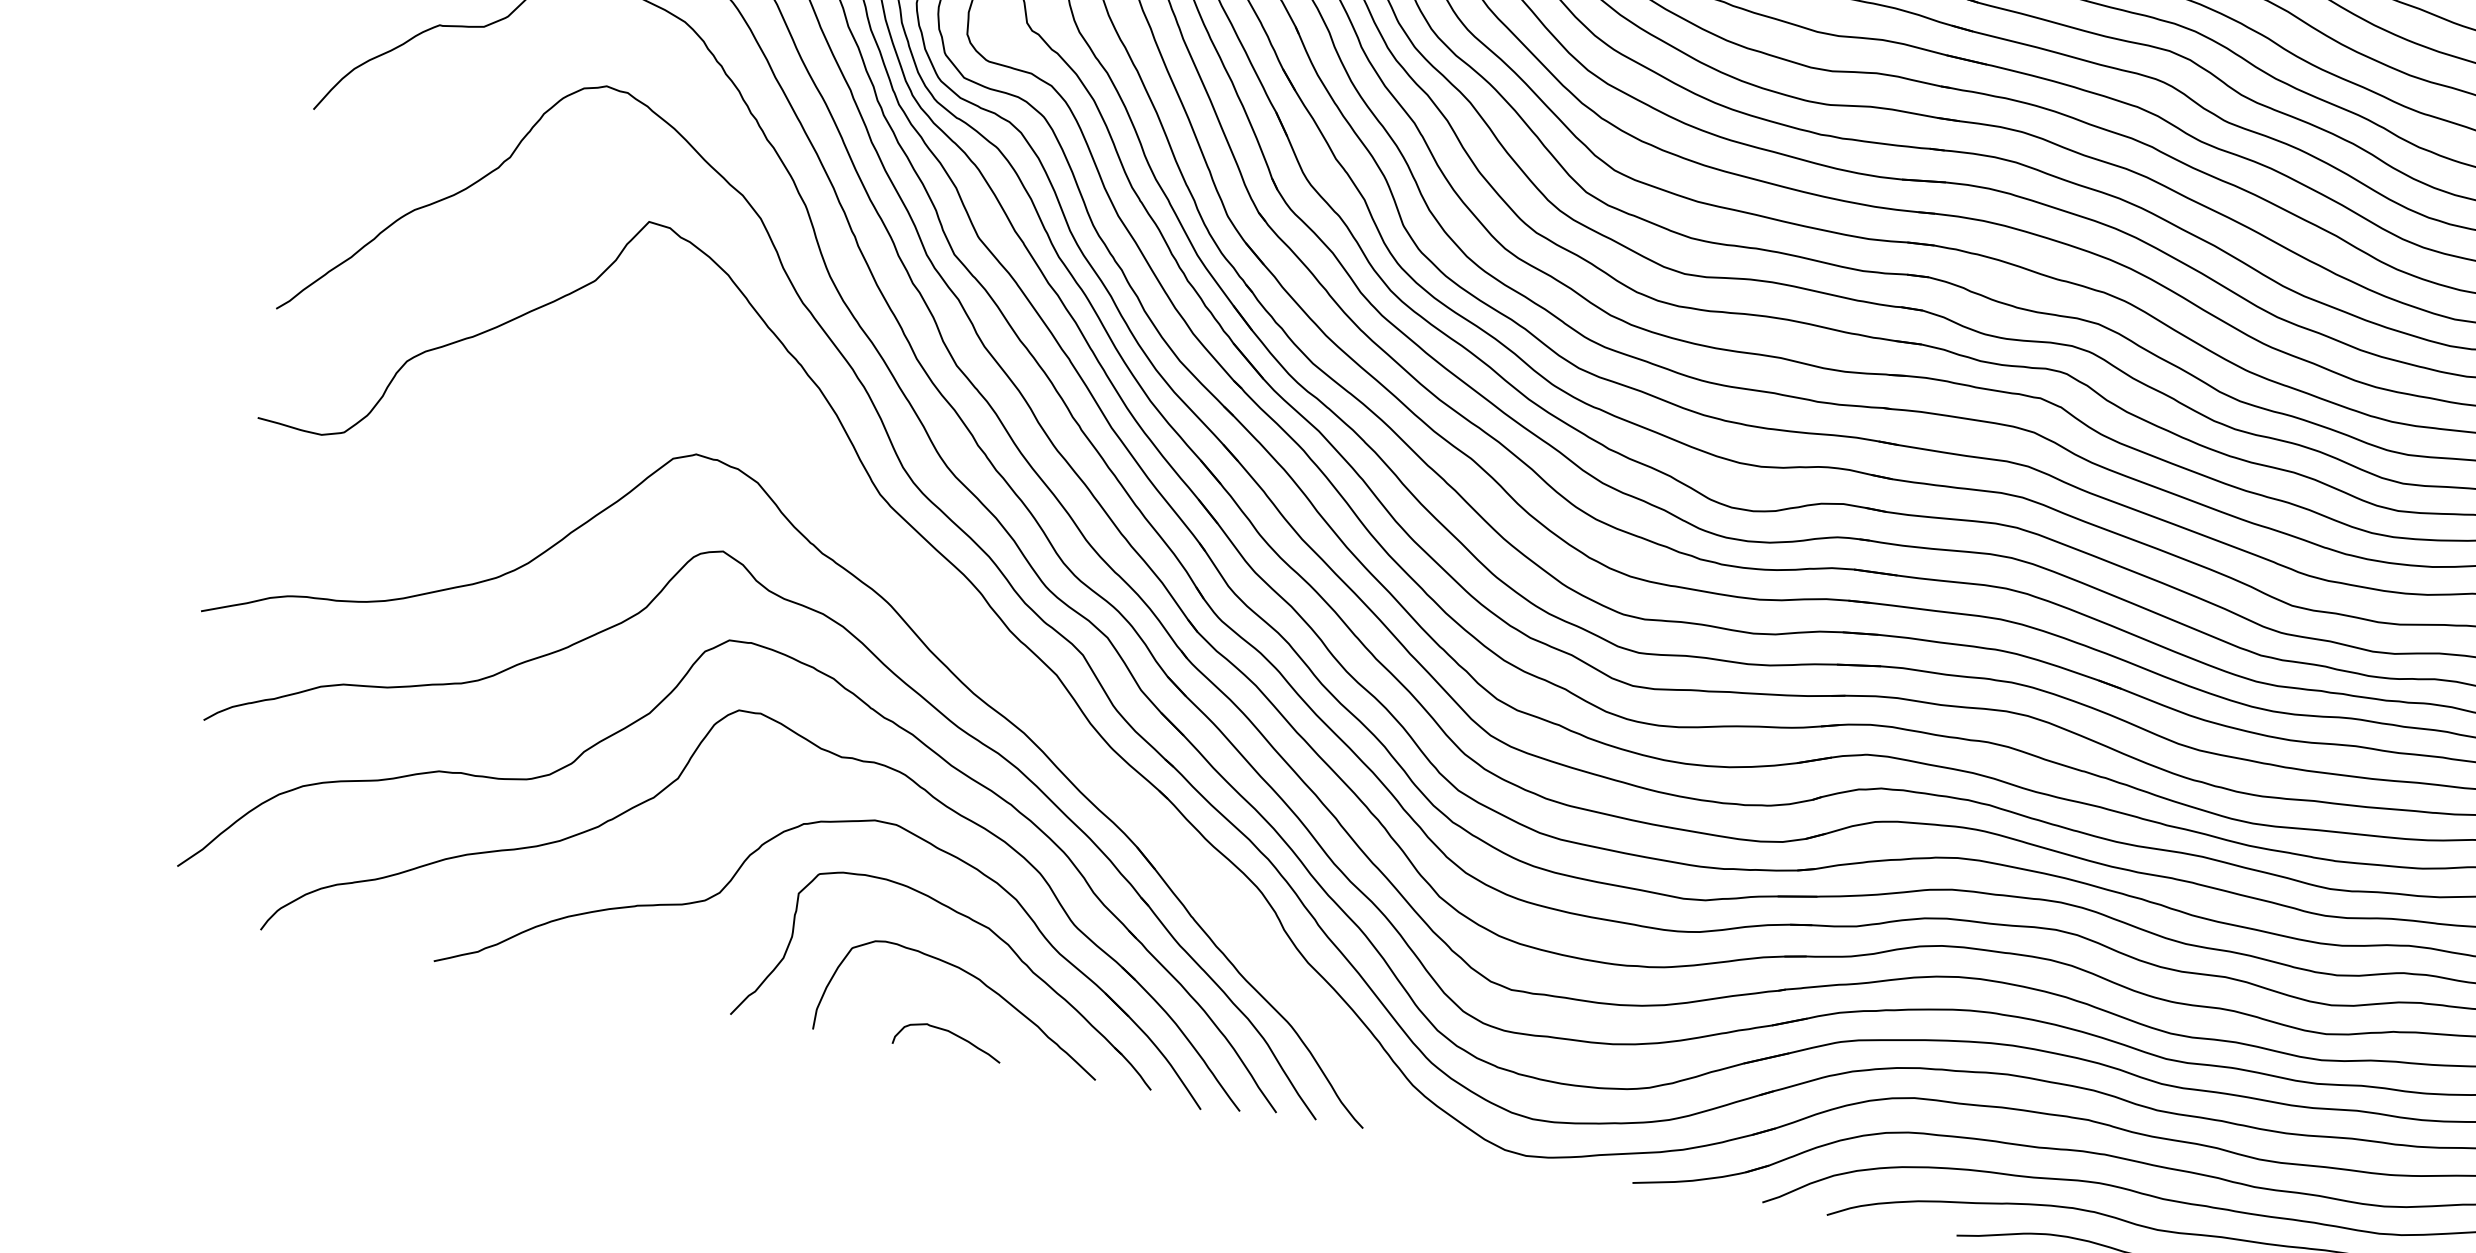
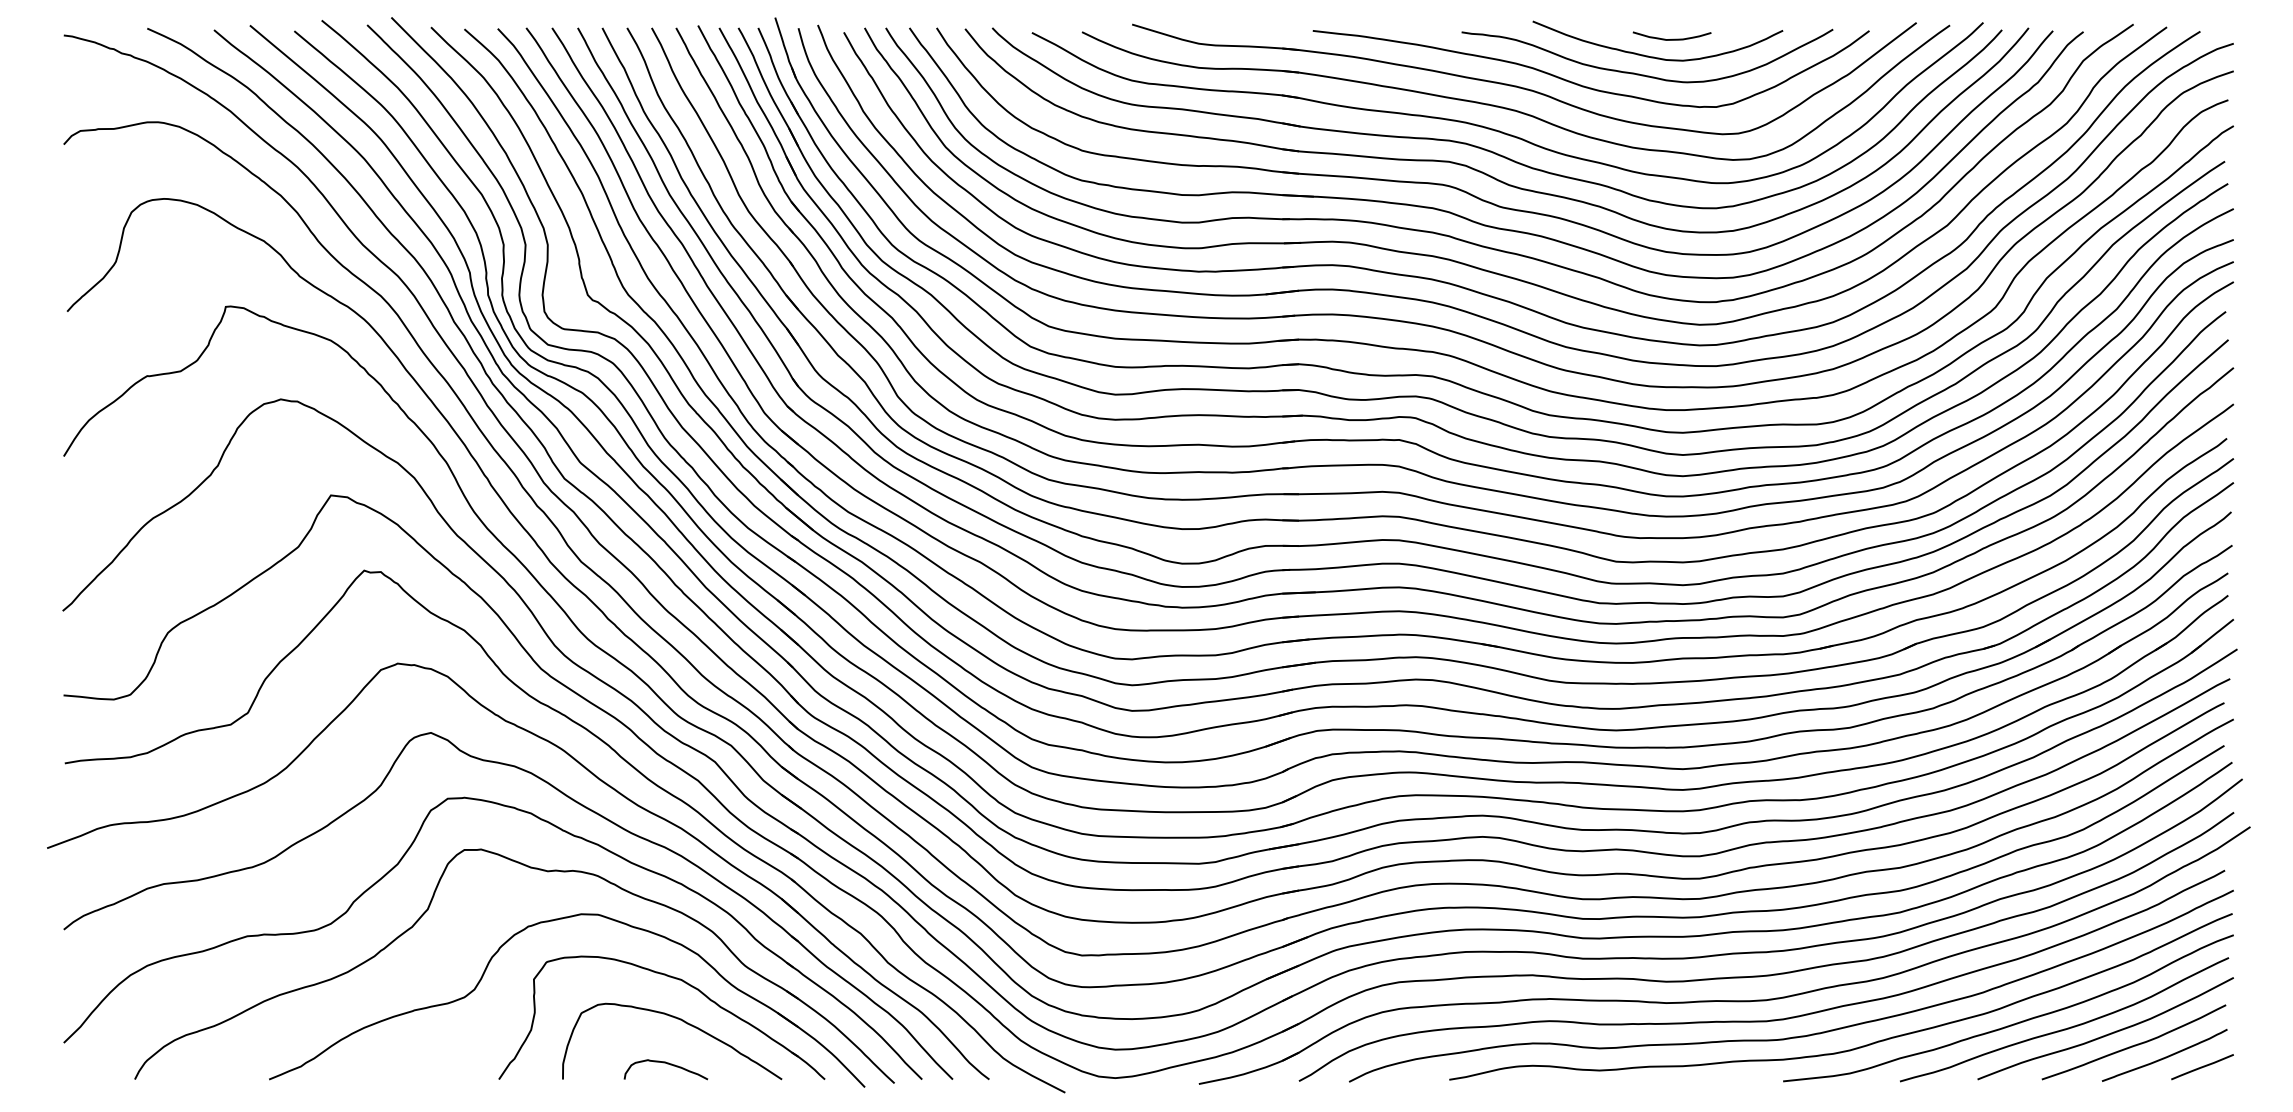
part: (966, 633) -> (624, 761), added

